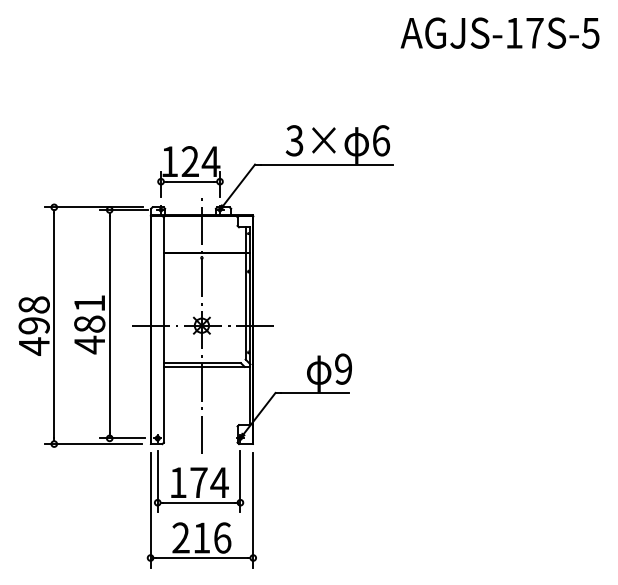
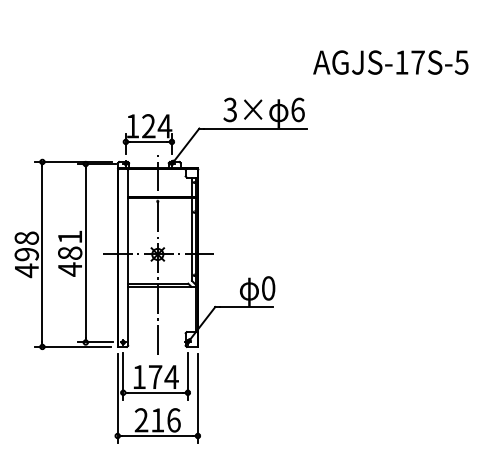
text: (499, 32) -> (390, 62), moved
text: (343, 368) -> (268, 287), 9 -> 0

